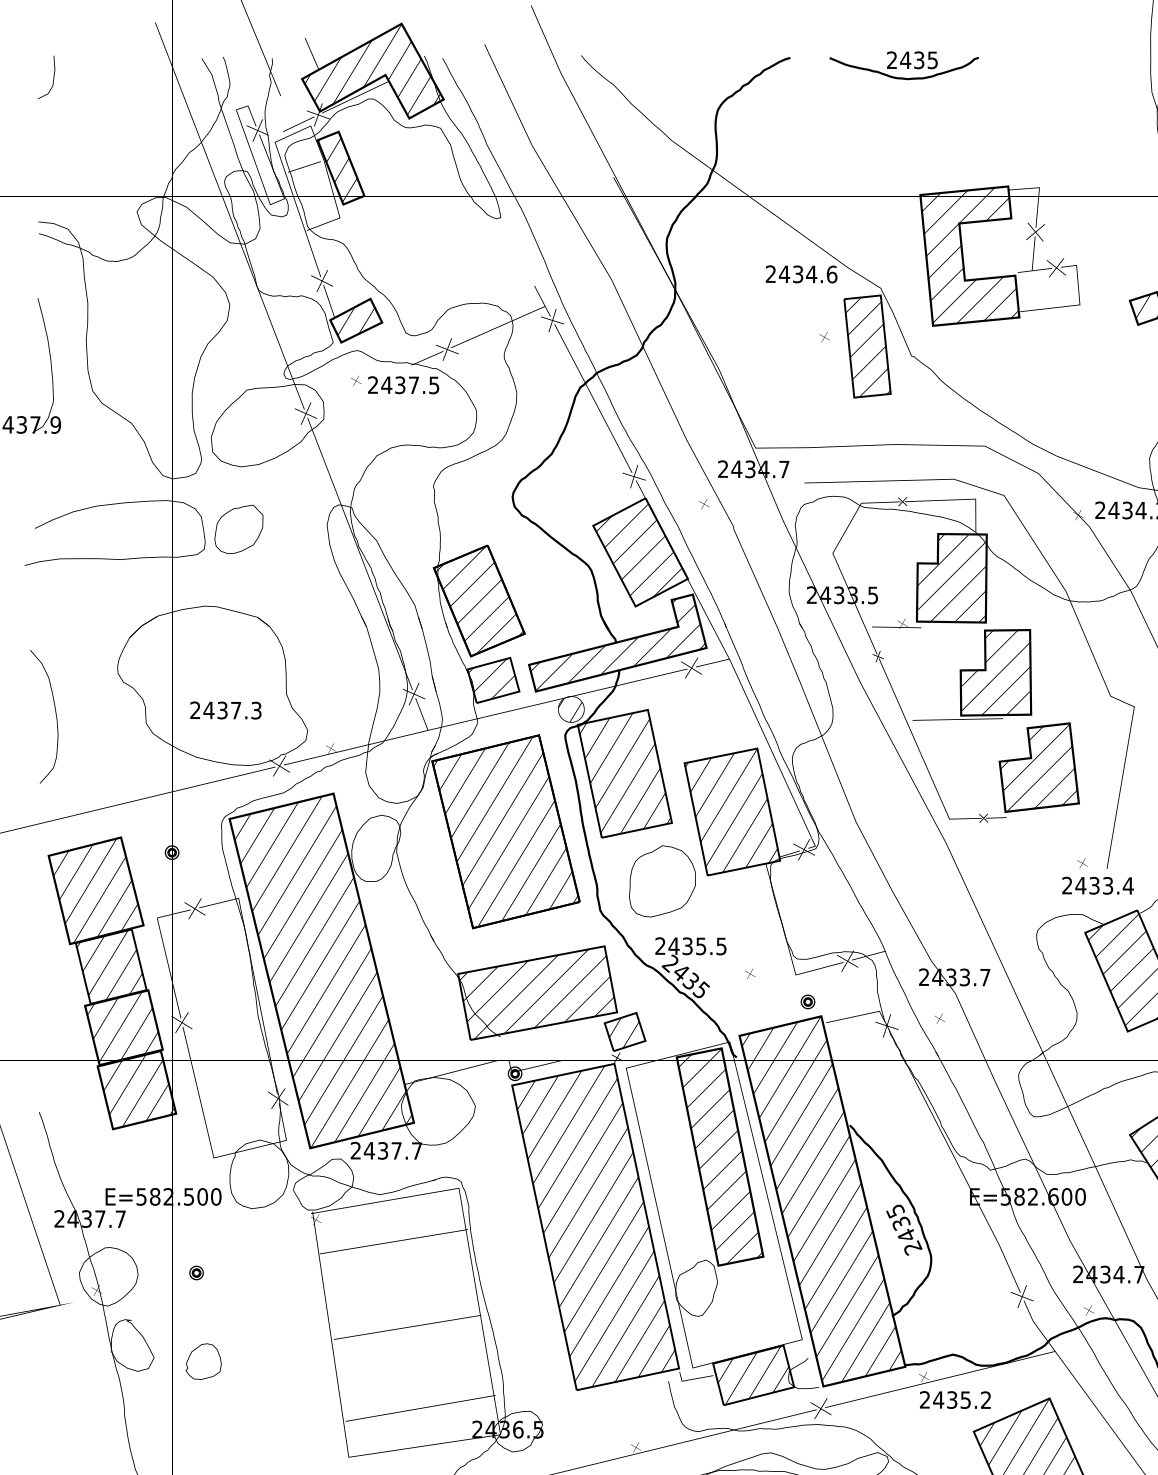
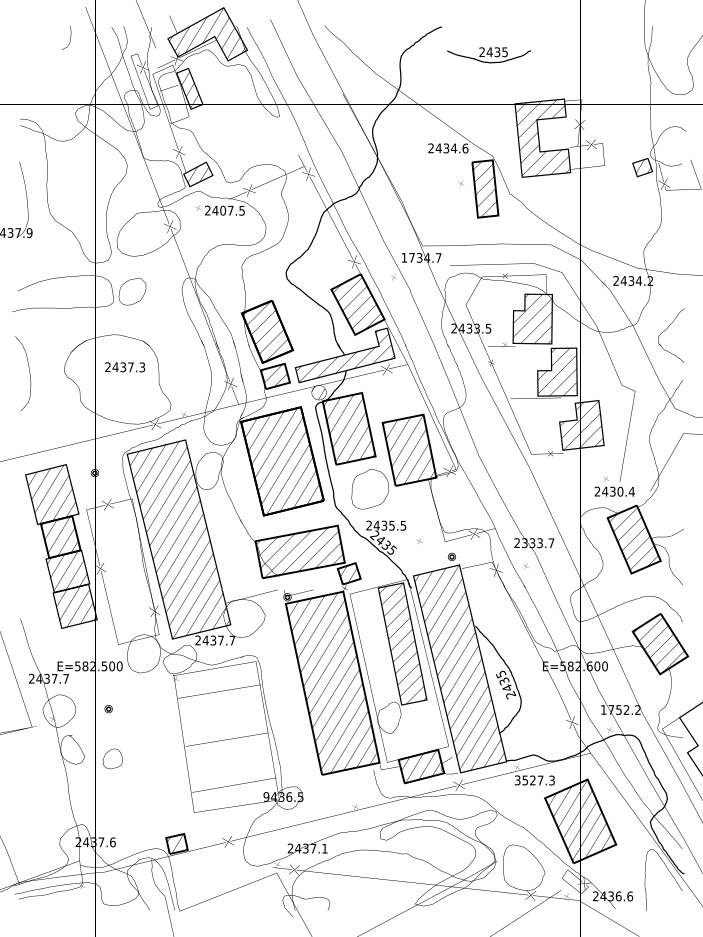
text: (903, 66) -> (488, 55), moved
line: (53, 76) -> (70, 37), moved
text: (401, 384) -> (223, 210), 2437.5 -> 2407.5
text: (730, 468) -> (408, 257), 2434.7 -> 1734.7
text: (226, 710) -> (125, 367), moved
curve: (55, 716) -> (29, 373), moved
text: (1108, 885) -> (620, 491), 2433.4 -> 2430.4
text: (937, 978) -> (524, 543), 2433.7 -> 2333.7
text: (1108, 1273) -> (620, 709), 2434.7 -> 1752.2
text: (954, 1400) -> (534, 780), 2435.2 -> 3527.3
text: (477, 1428) -> (266, 796), 2436.5 -> 9436.5

